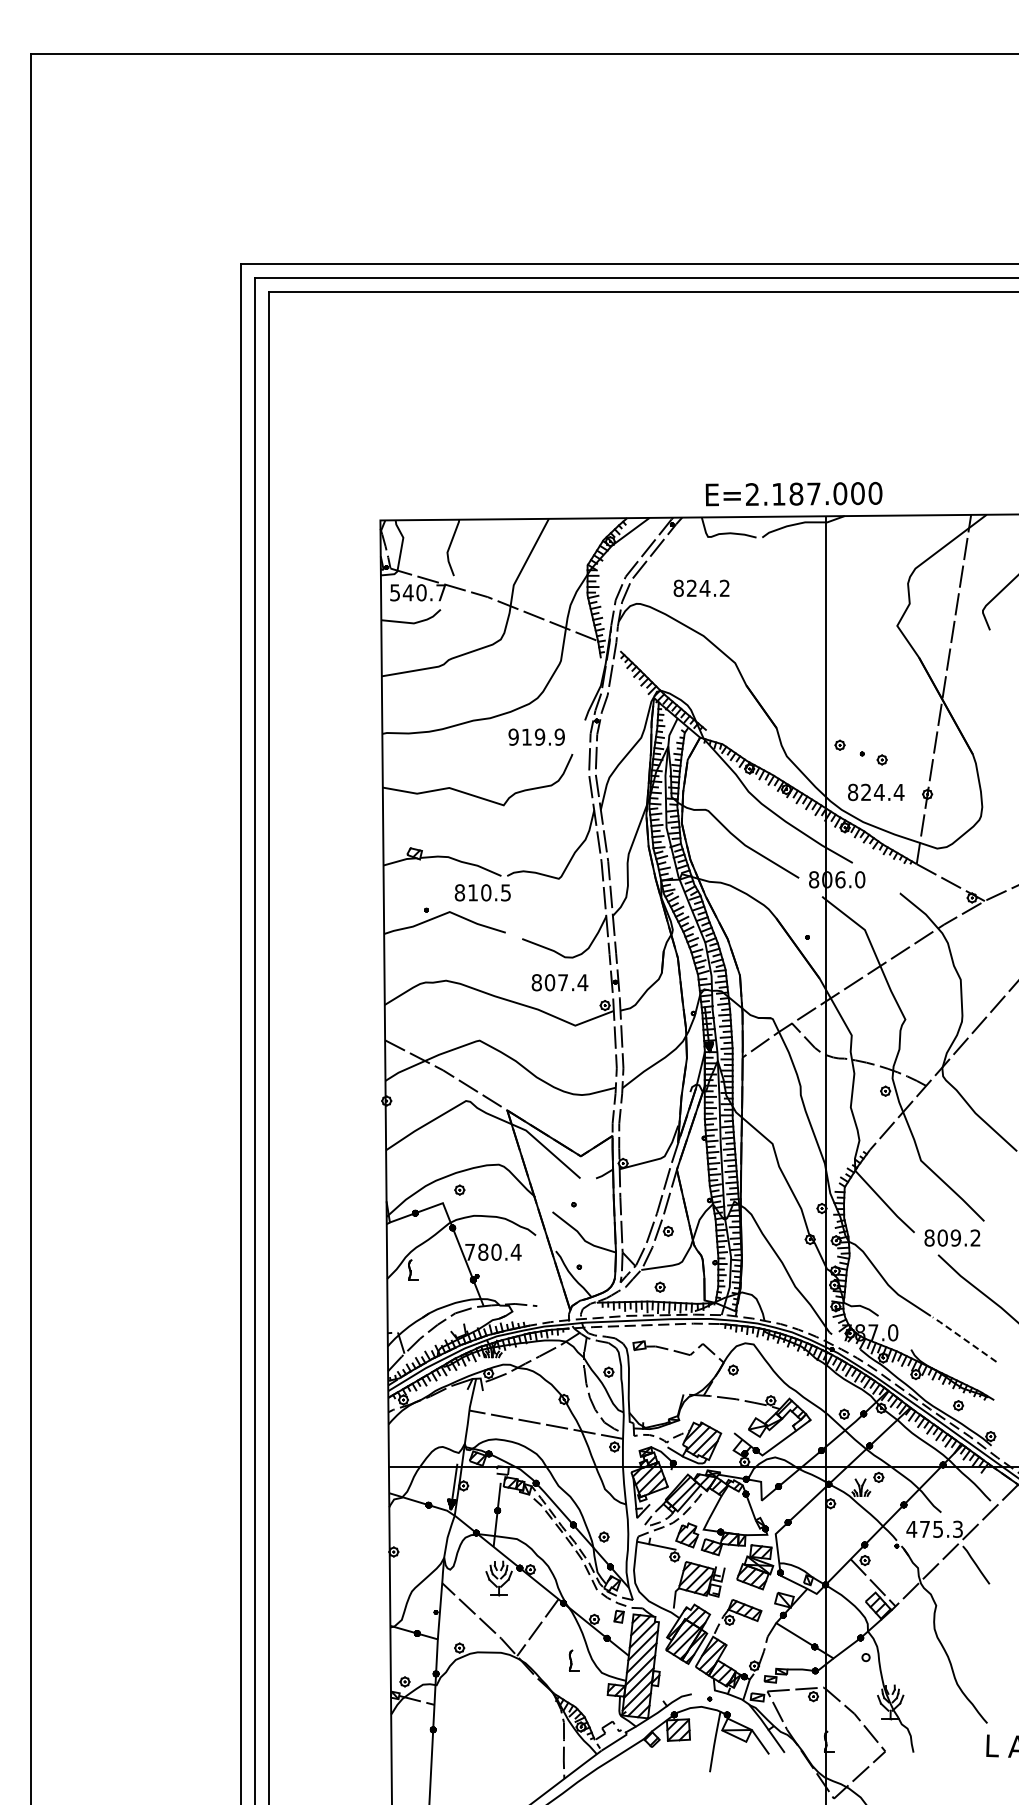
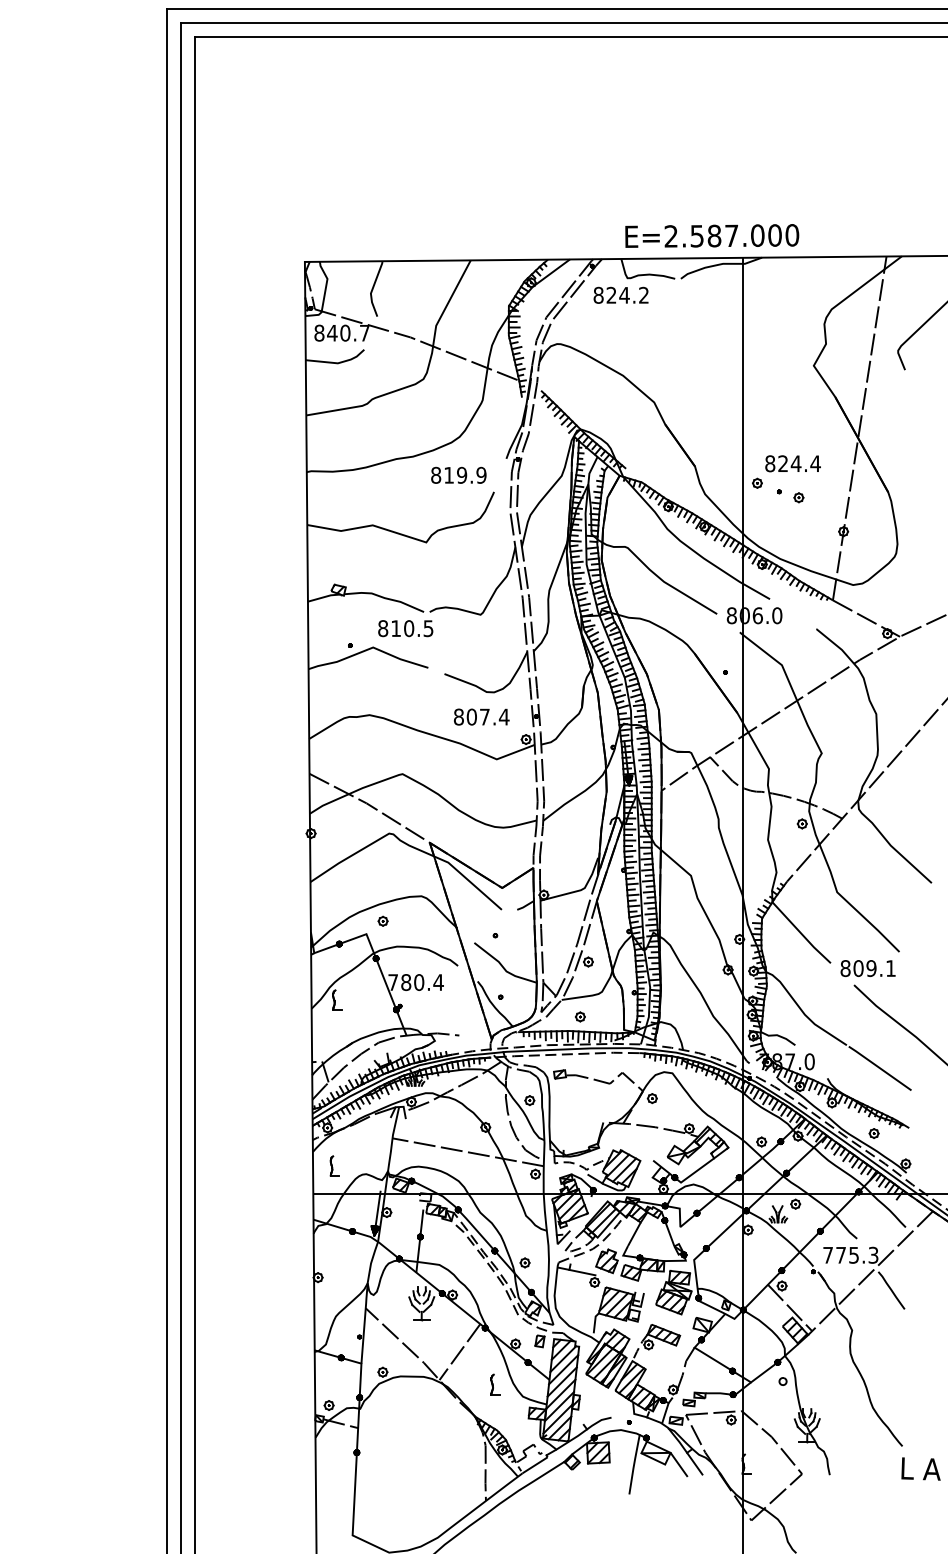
text: (778, 494) -> (696, 236), E=2.187.000 -> E=2.587.000
text: (701, 587) -> (621, 294), moved
text: (395, 592) -> (319, 332), 540.7 -> 840.7
text: (513, 736) -> (435, 474), 919.9 -> 819.9
text: (876, 792) -> (793, 463), moved
text: (975, 1237) -> (890, 967), 809.2 -> 809.1
line: (964, 1339) -> (879, 1068), dashed -> solid
part: (410, 1438) -> (334, 1165), added
text: (911, 1529) -> (827, 1255), 475.3 -> 775.3

